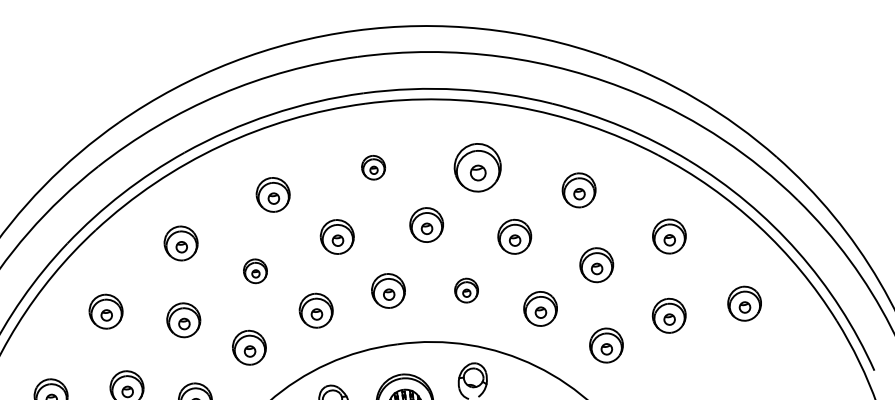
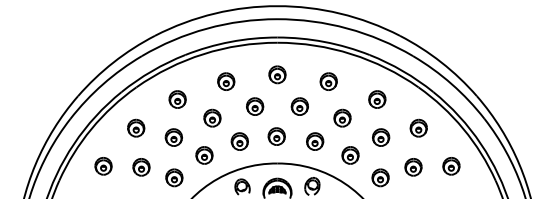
part: (373, 166) -> (277, 74), size x1.43
part: (477, 167) -> (328, 81), size x0.71
part: (255, 269) -> (212, 117), size x1.43
part: (467, 290) -> (315, 141), size x1.43

